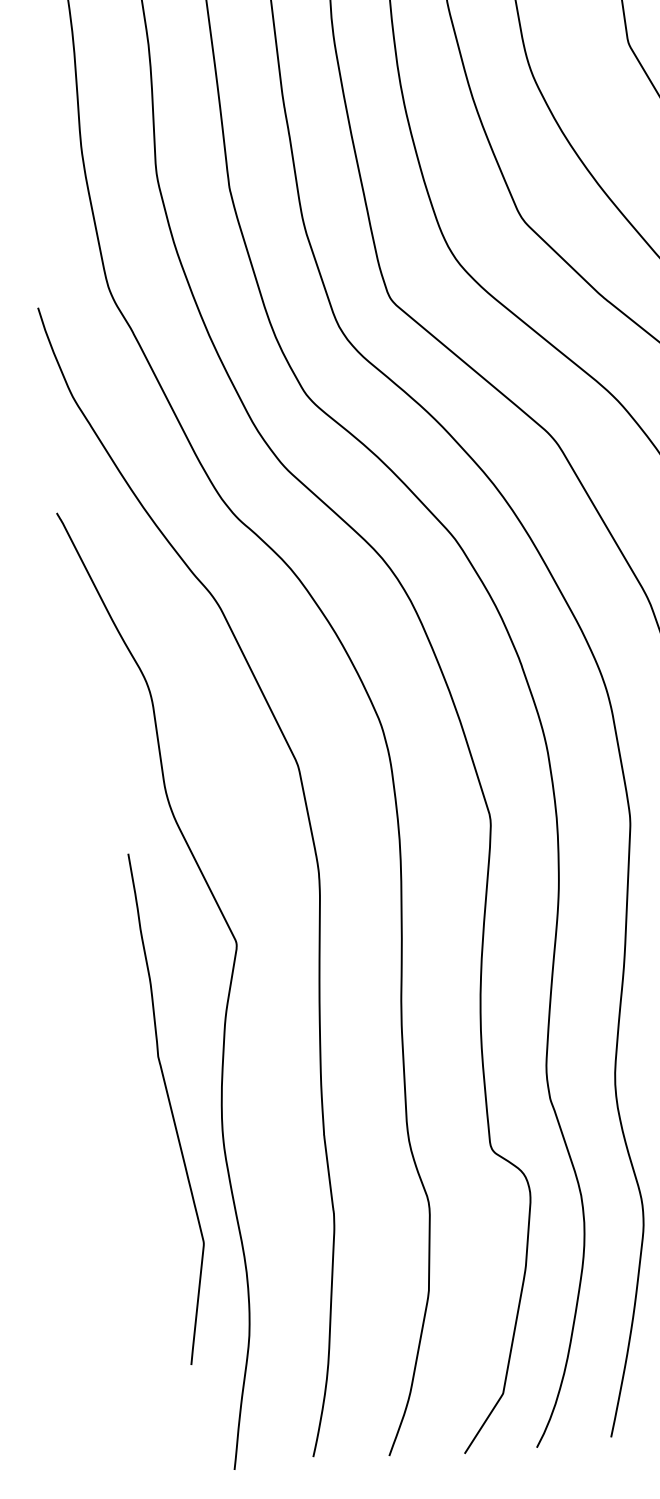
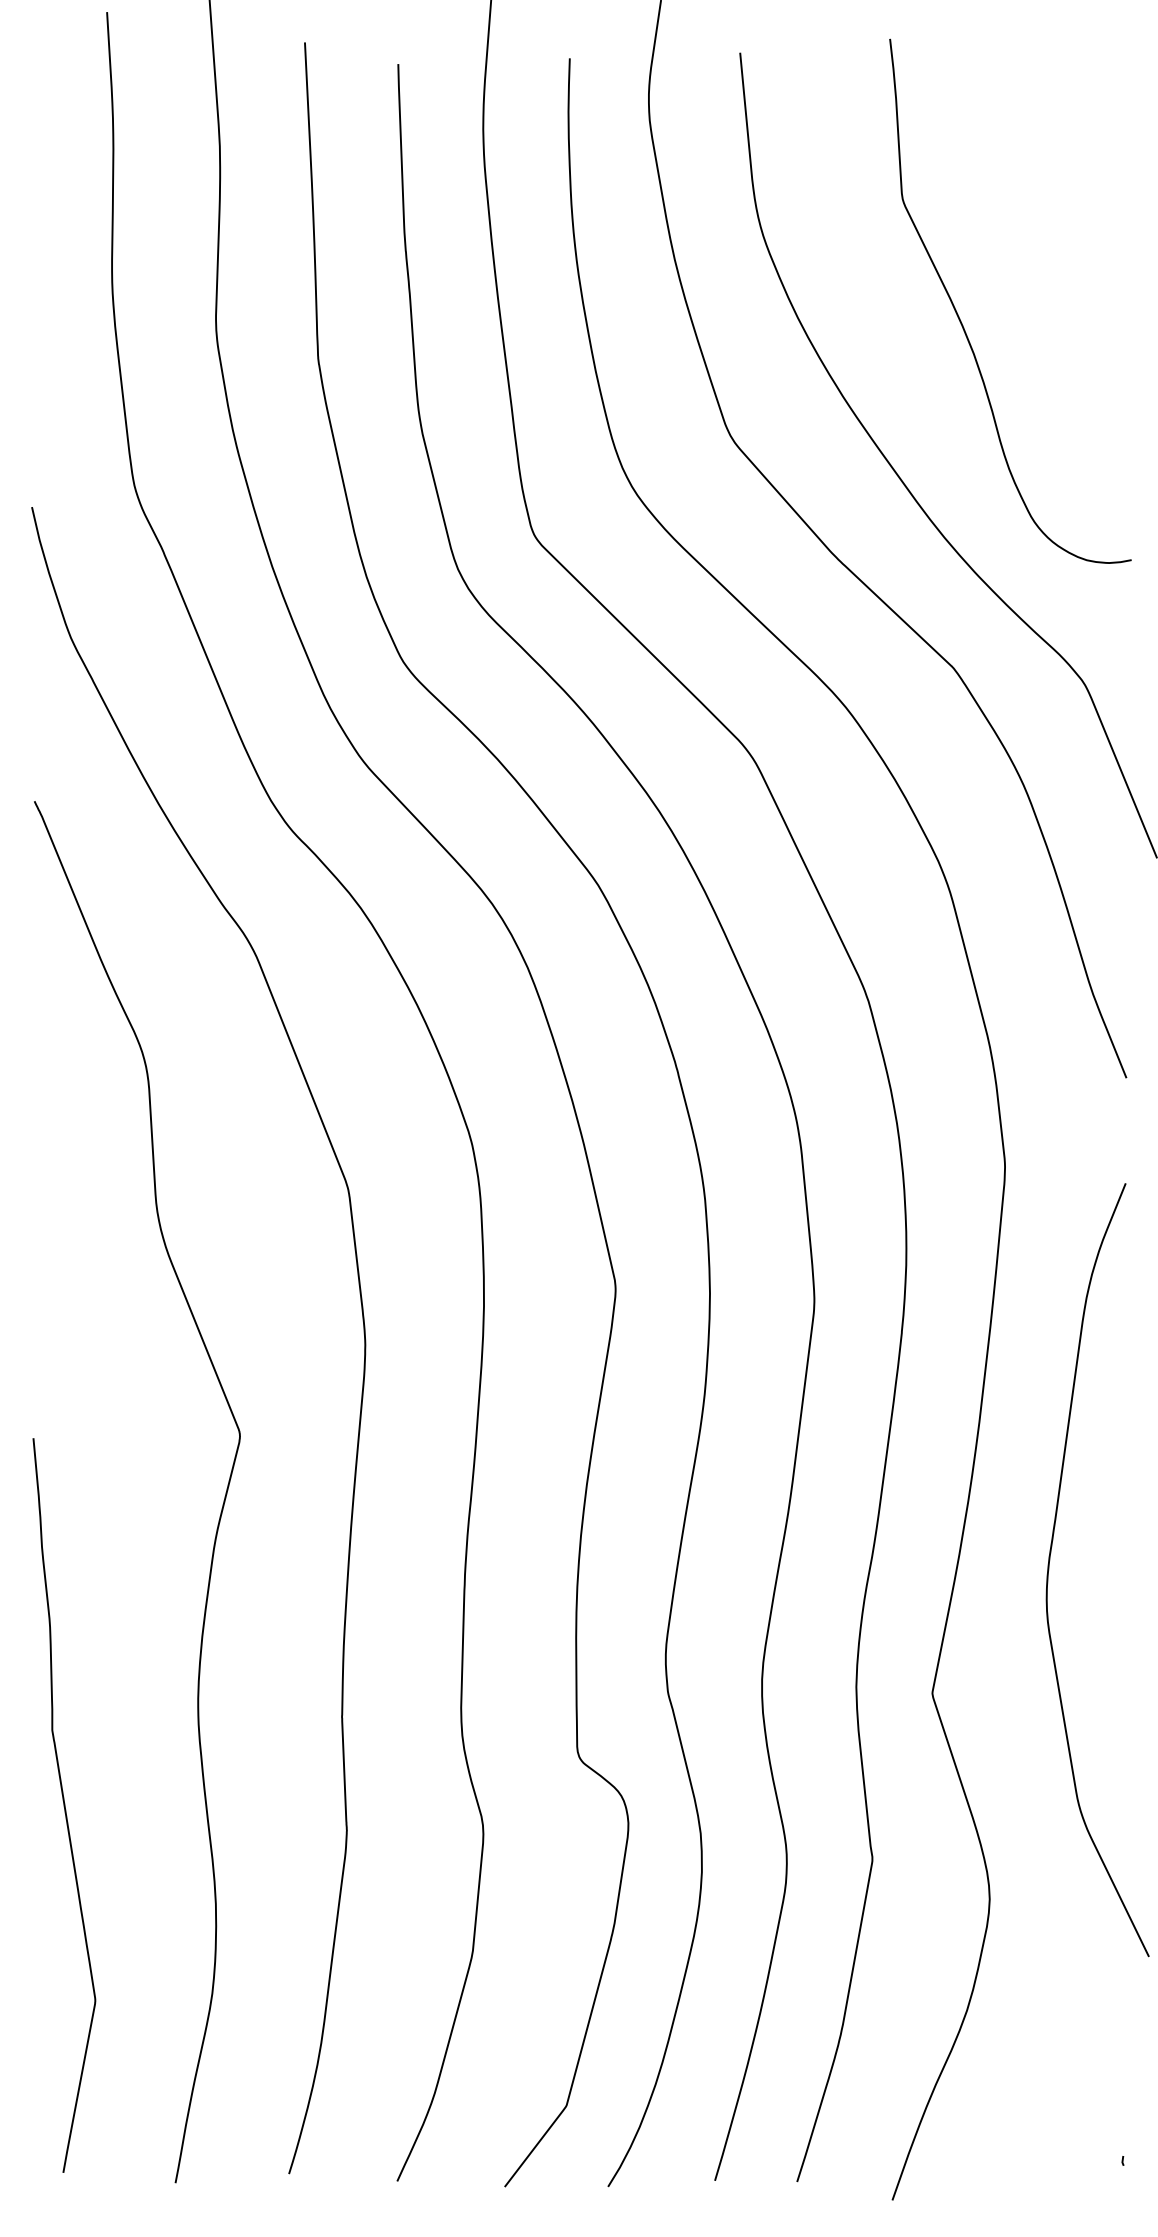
curve: (171, 1108) -> (64, 1805), moved

